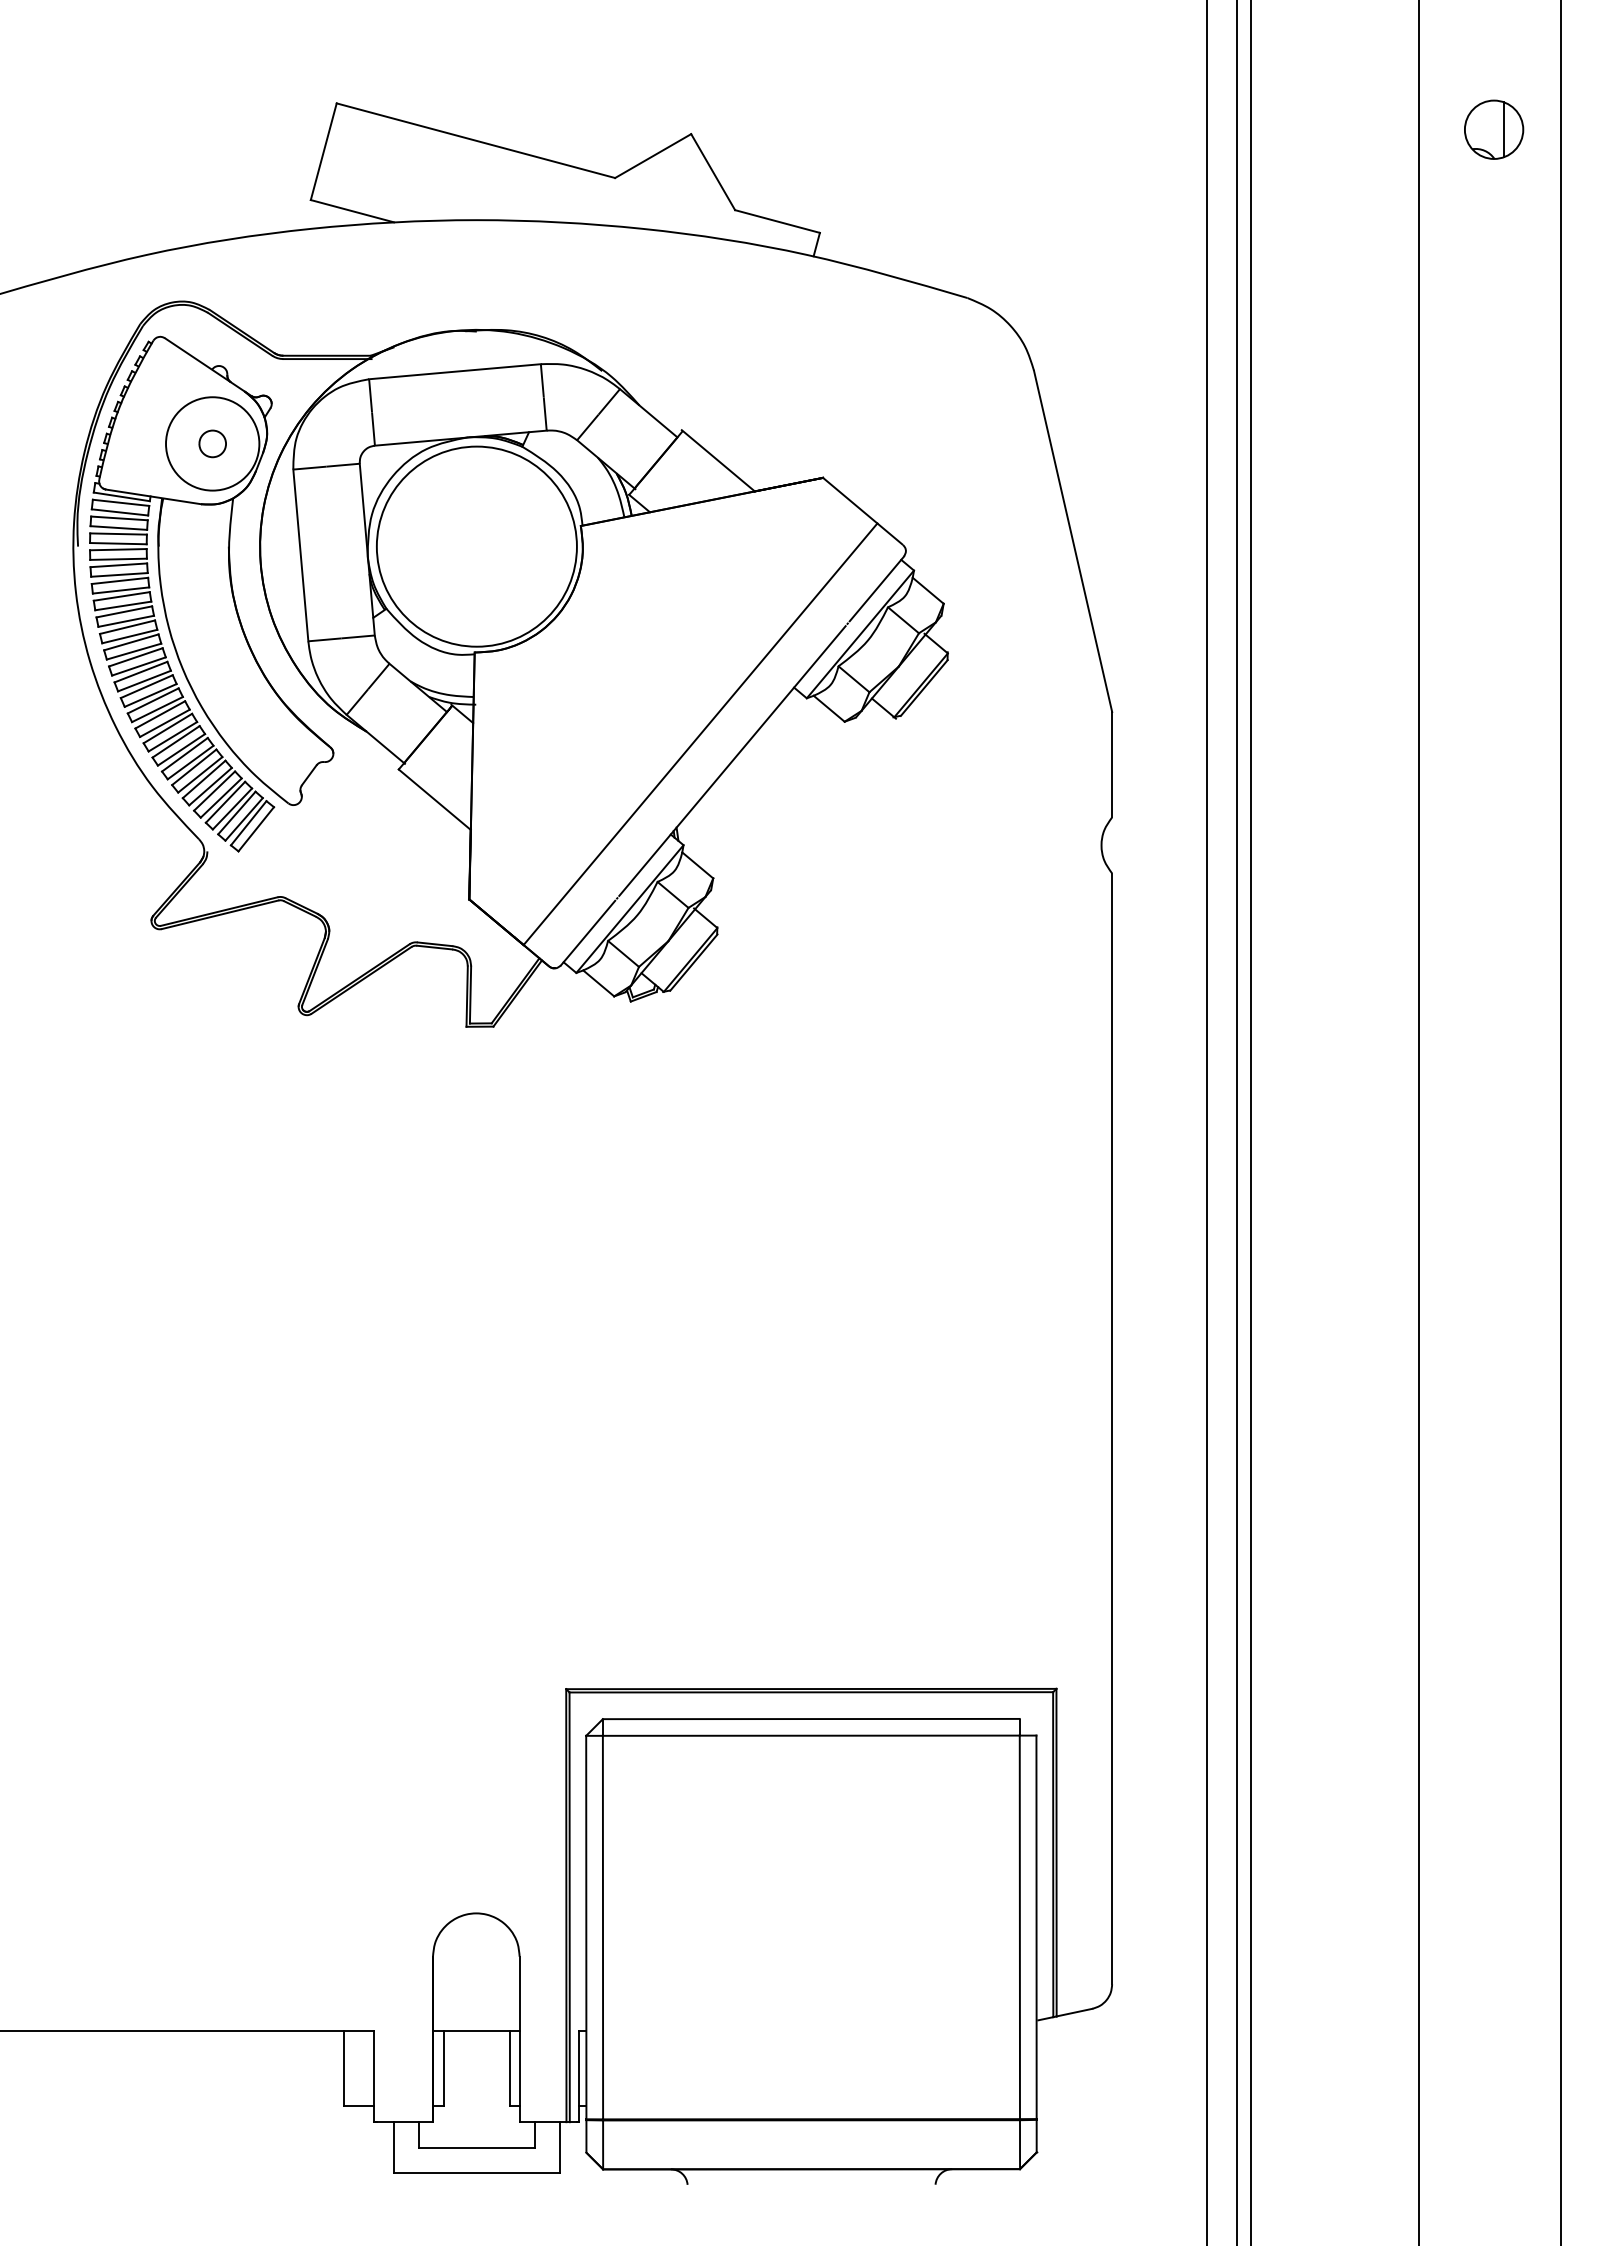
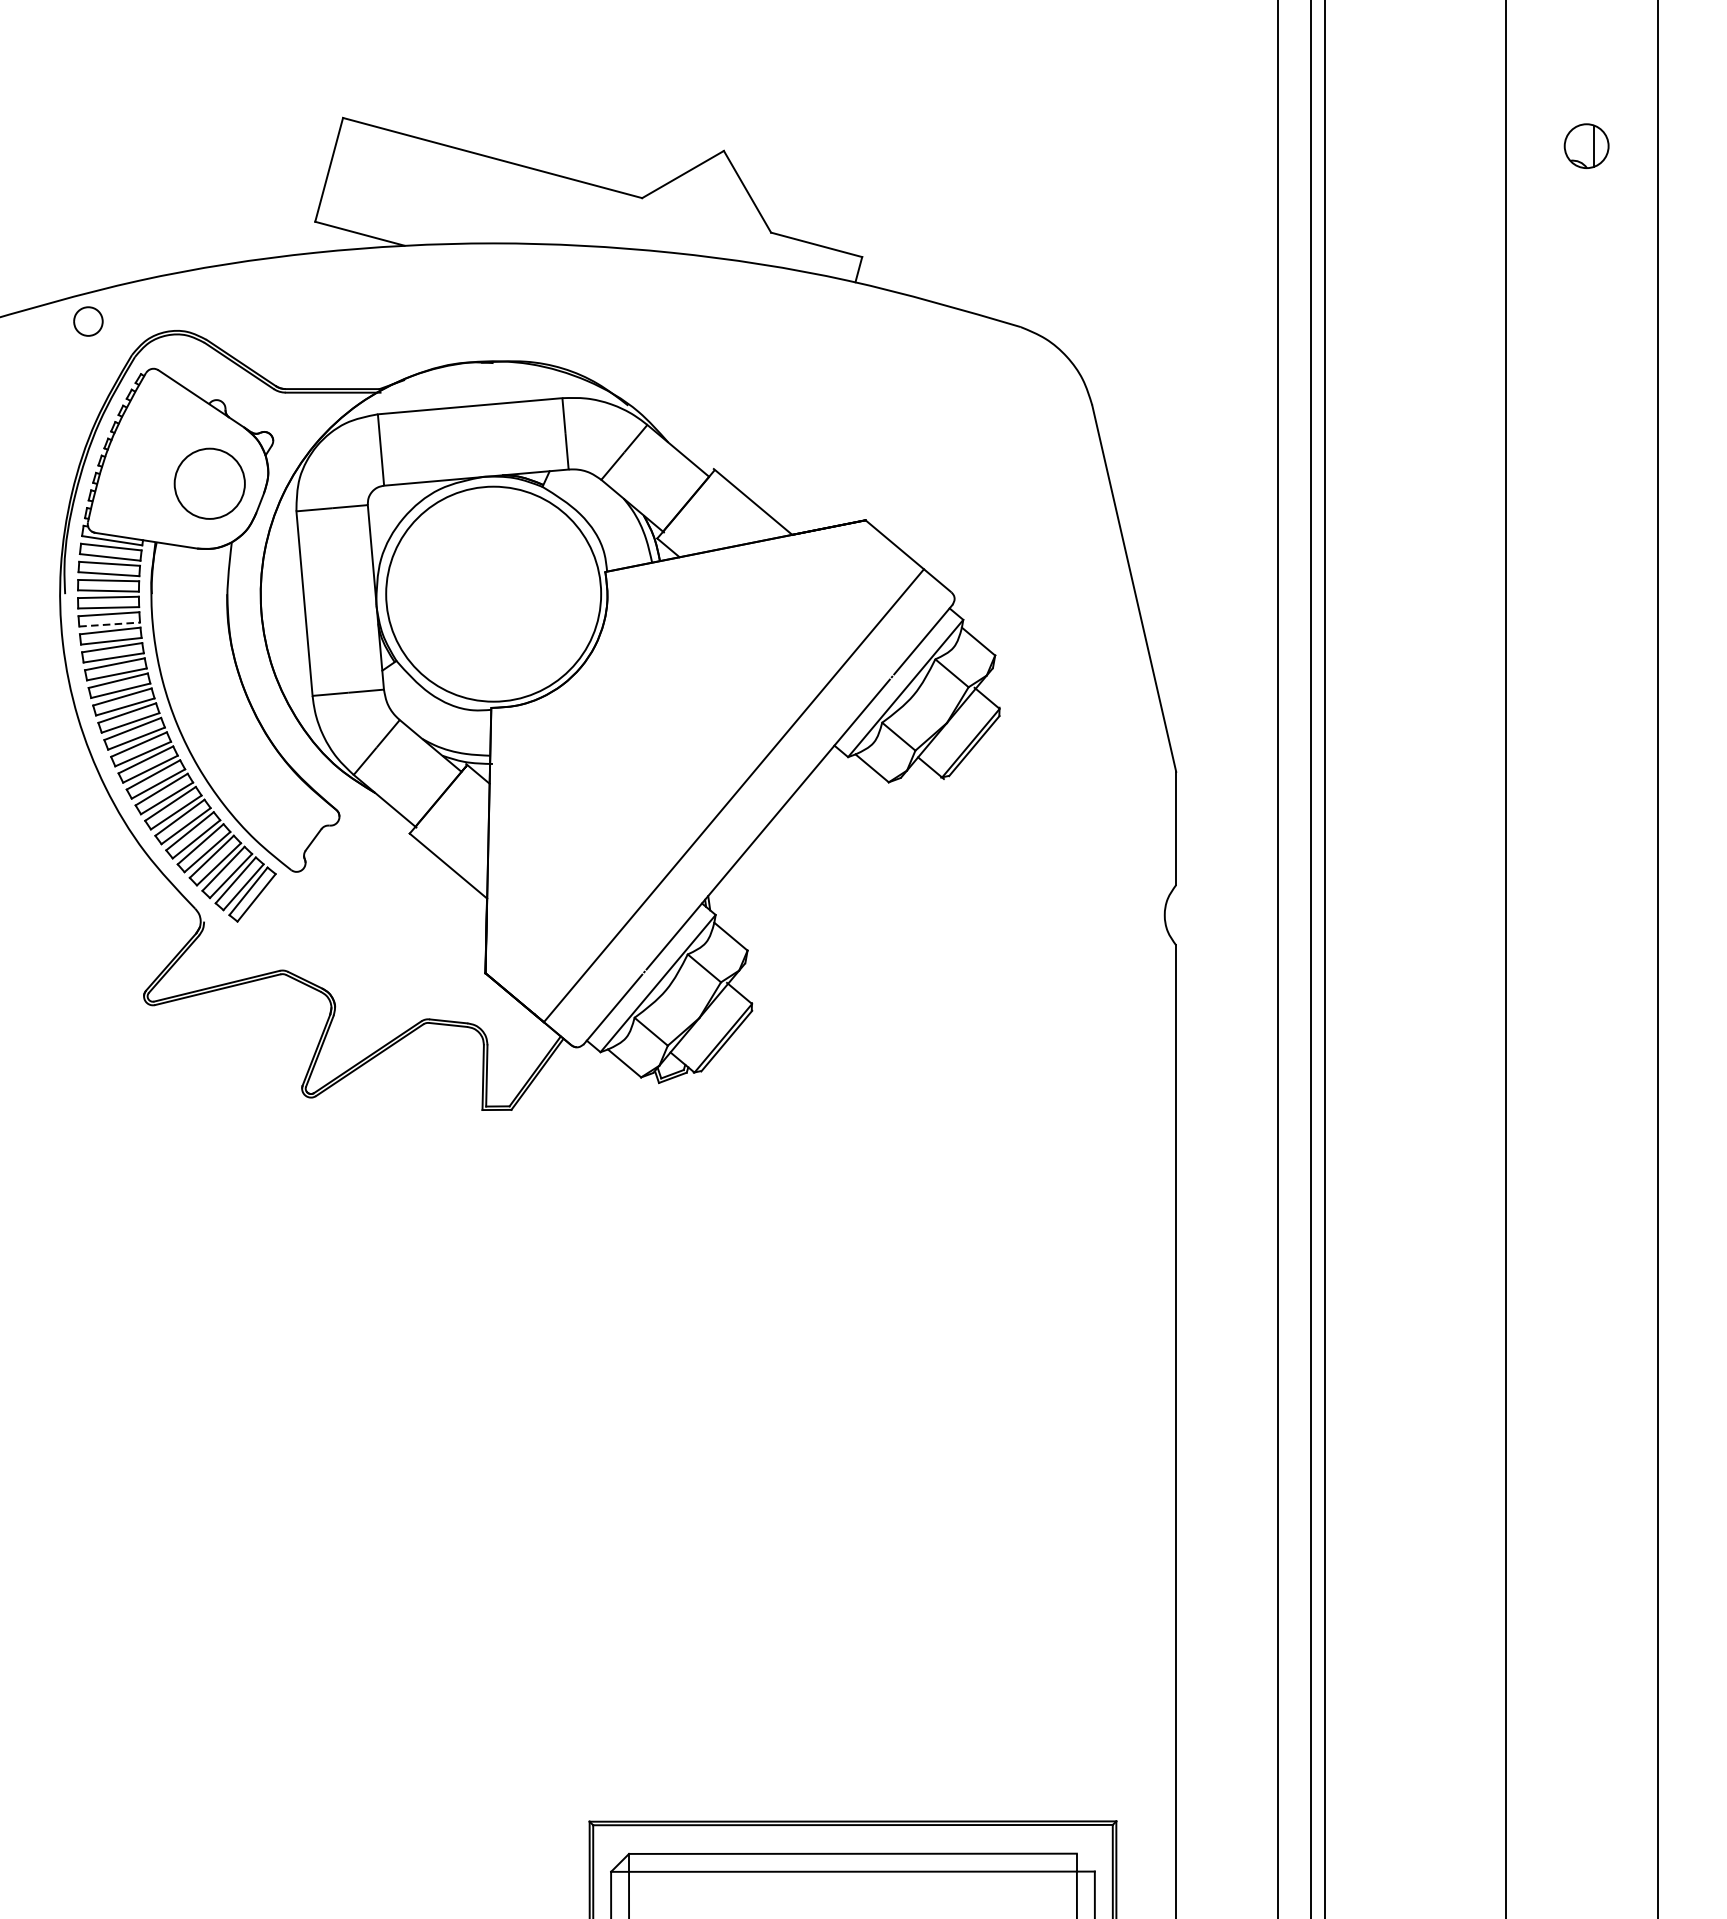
part: (1494, 129) -> (1586, 145), size x0.7
circle: (212, 443) -> (209, 483), size x0.7
part: (212, 443) -> (88, 321), moved
line: (119, 574) -> (109, 624), solid -> dashed

